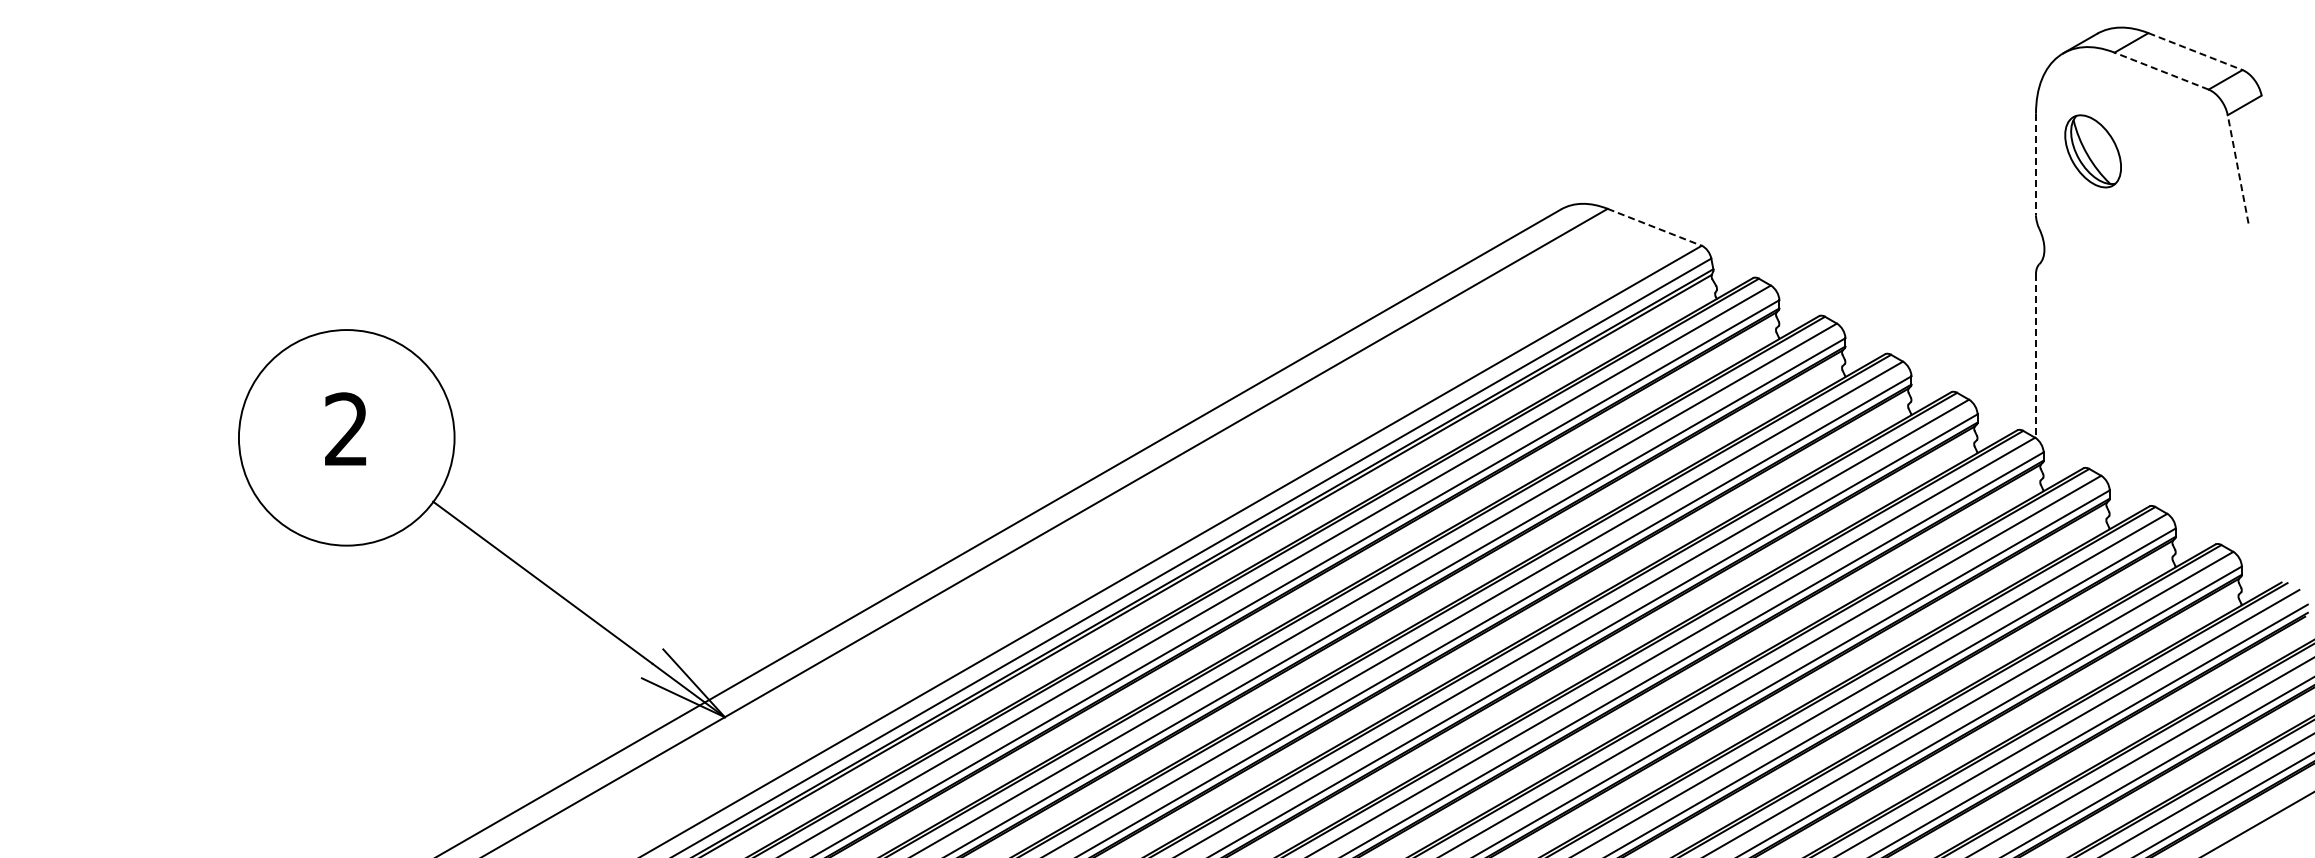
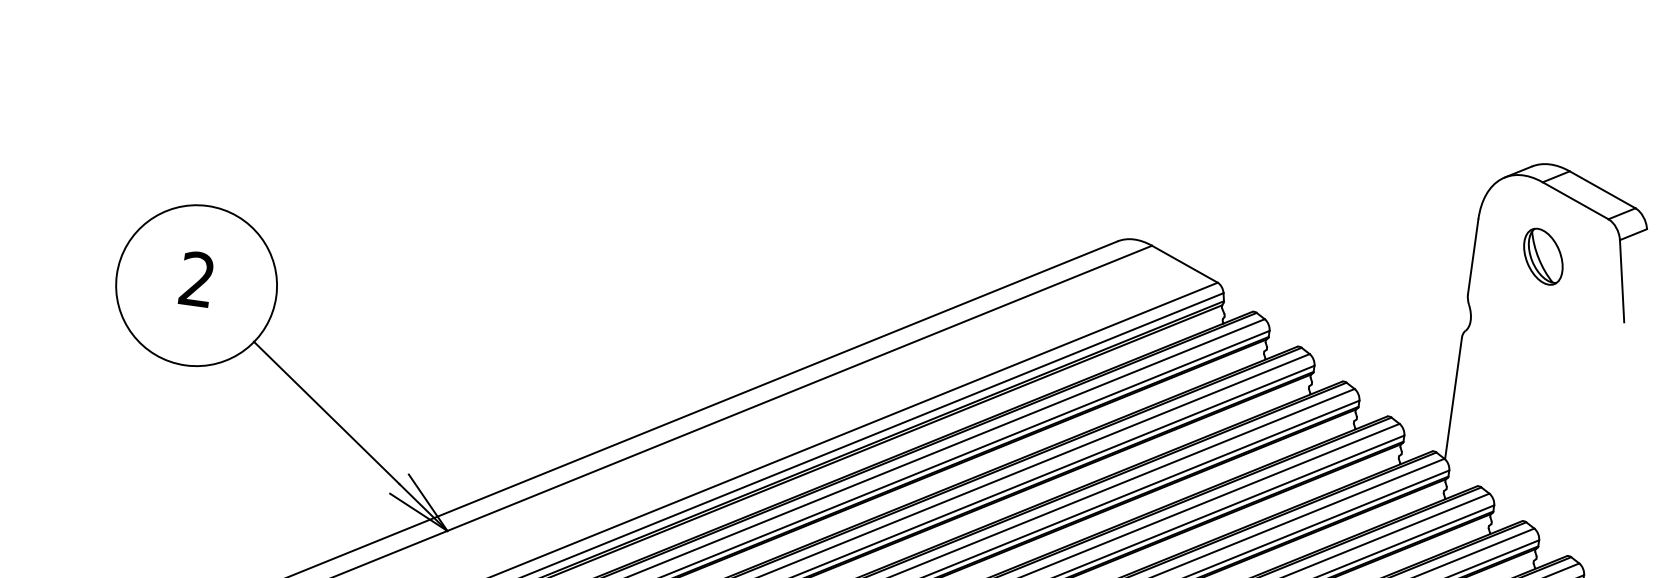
line: (2195, 51) -> (1602, 189), dashed -> solid
line: (2161, 71) -> (1575, 201), dashed -> solid
part: (2092, 151) -> (1542, 256), moved
line: (2035, 164) -> (1472, 256), dashed -> solid
line: (2238, 168) -> (1622, 280), dashed -> solid
line: (1654, 227) -> (1184, 264), dashed -> solid
line: (2035, 356) -> (1453, 398), dashed -> solid

